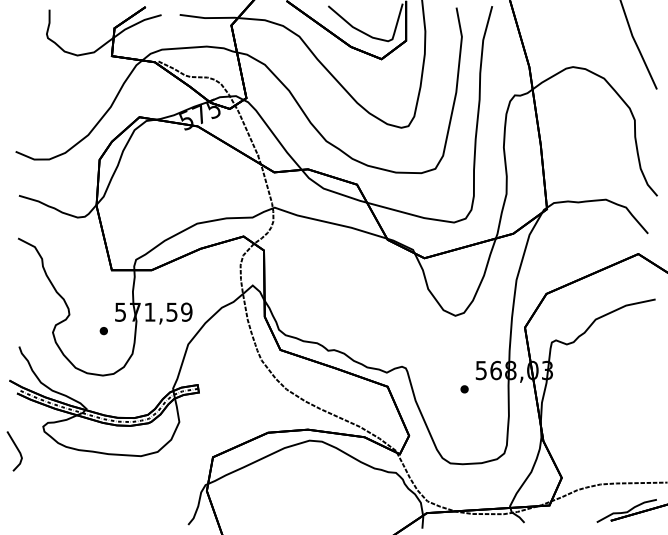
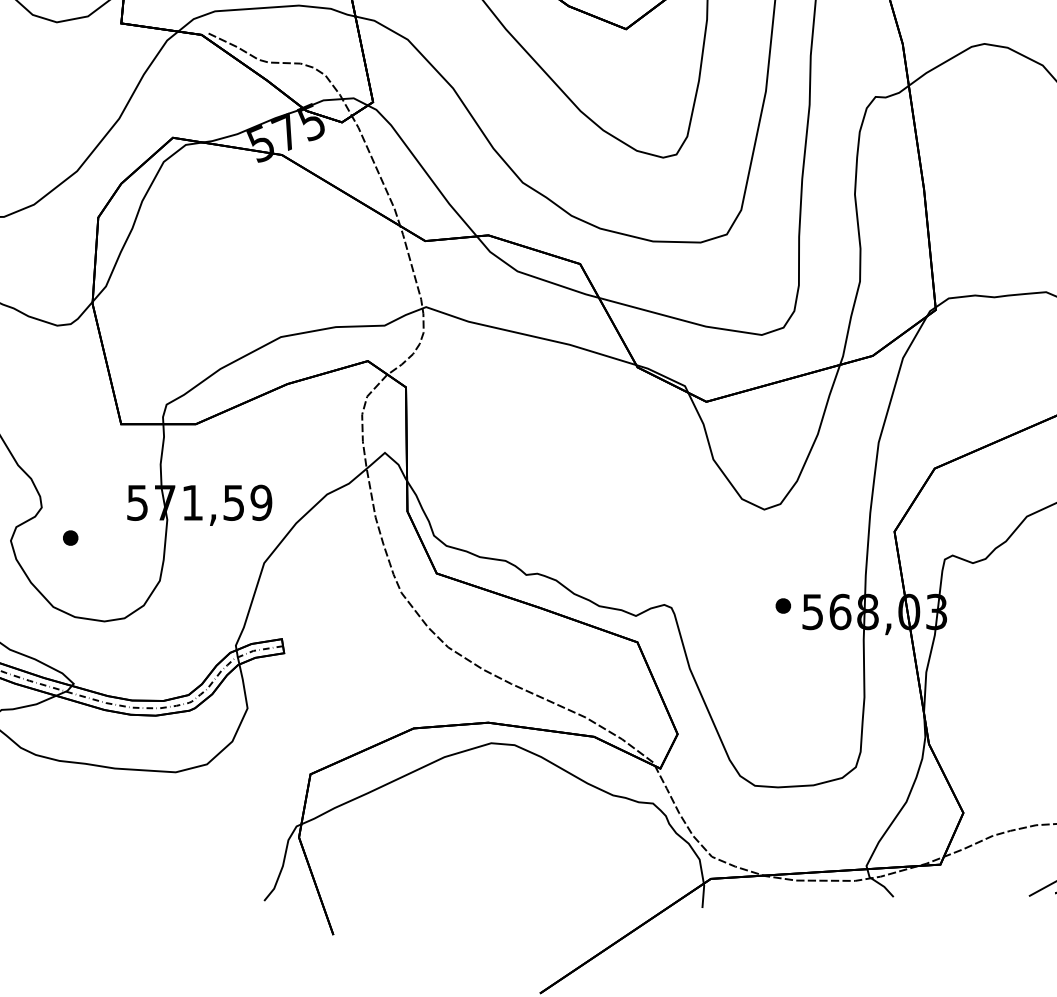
part: (103, 331) -> (69, 538), moved
part: (464, 389) -> (783, 606), moved

